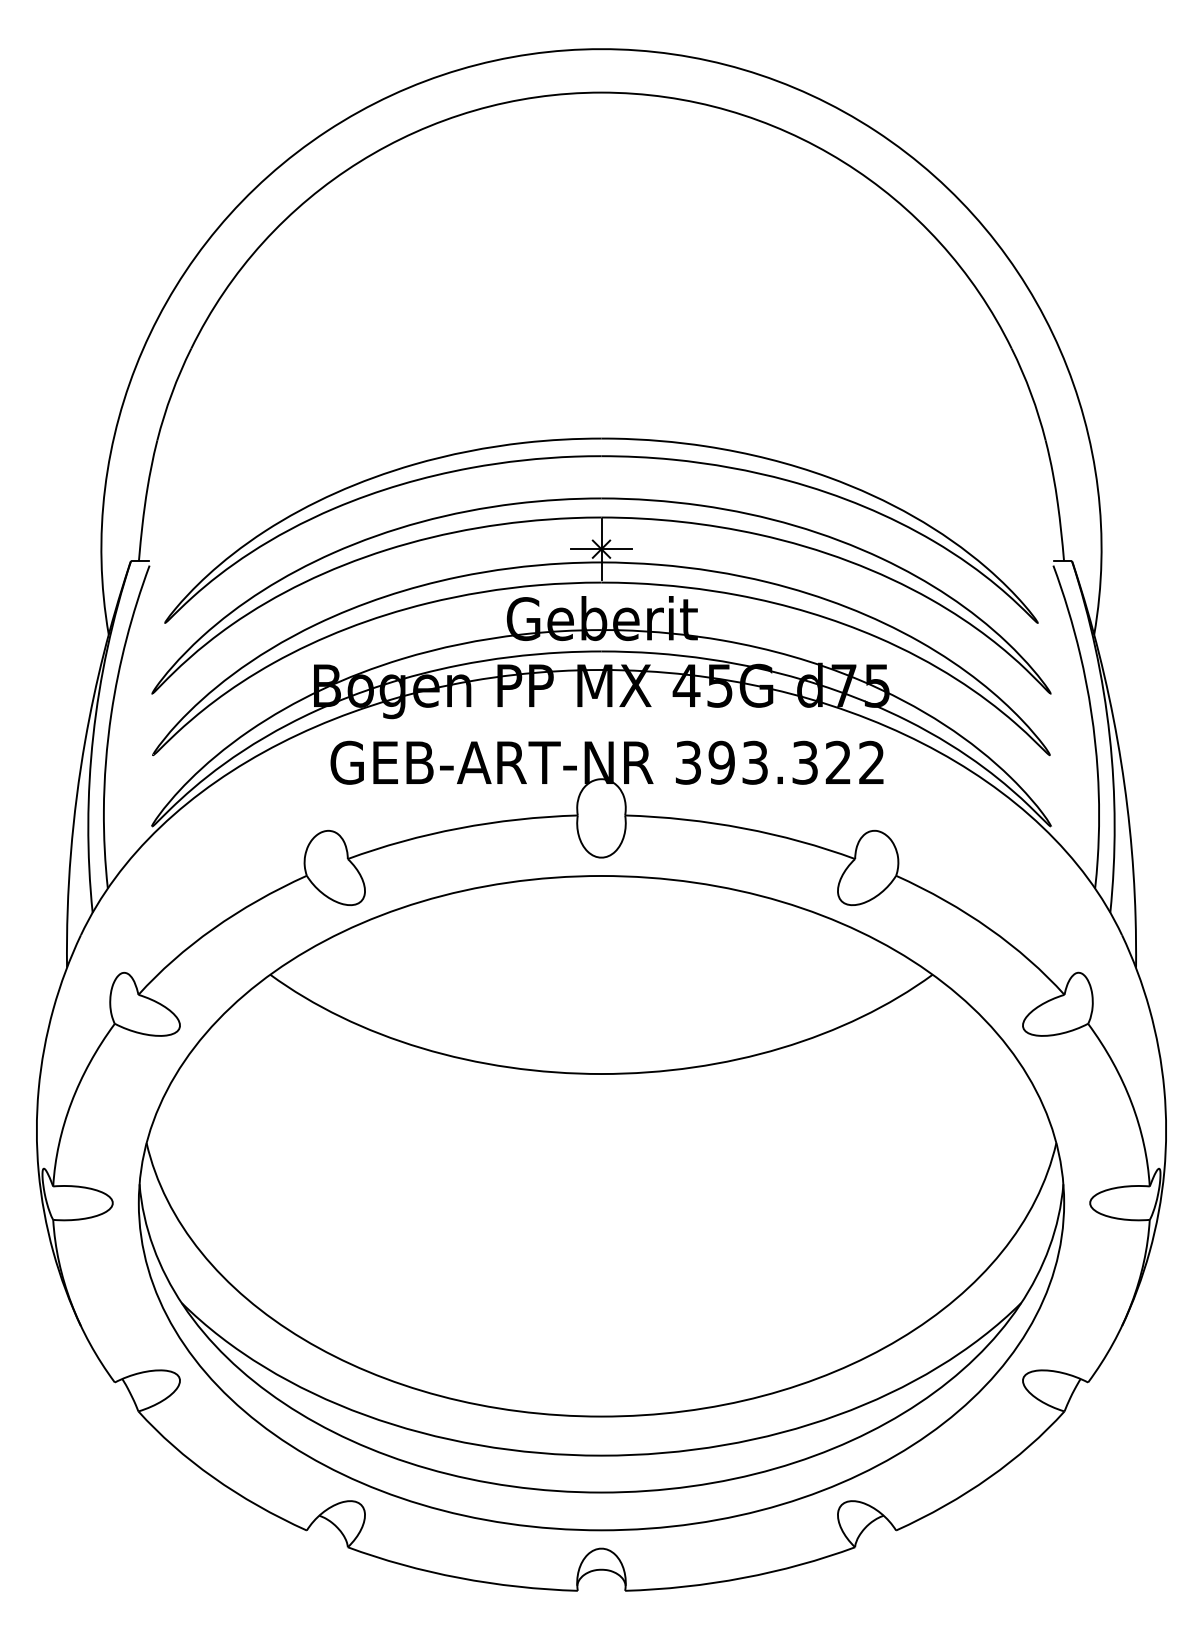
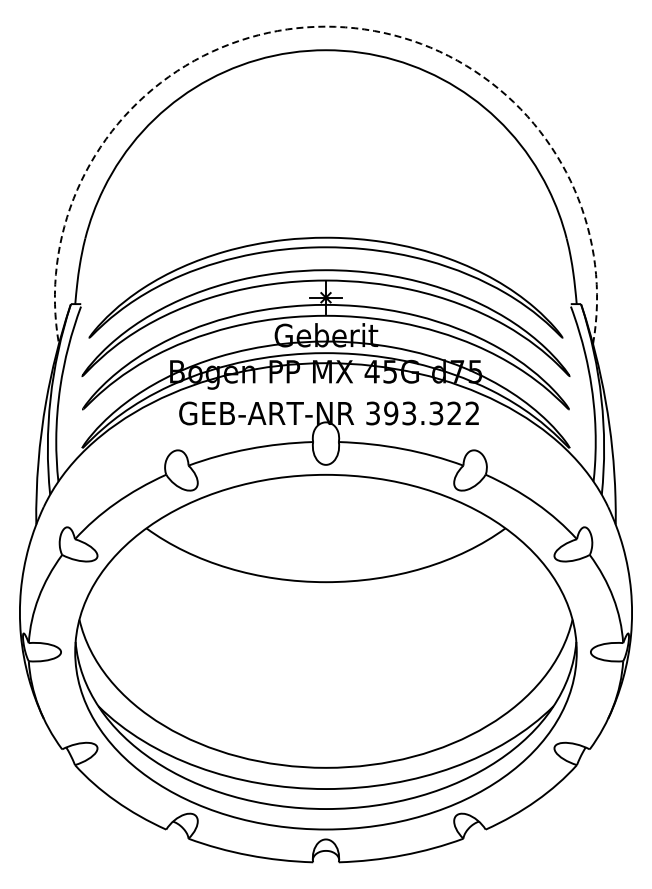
arc: (602, 48) -> (326, 26), solid -> dashed

